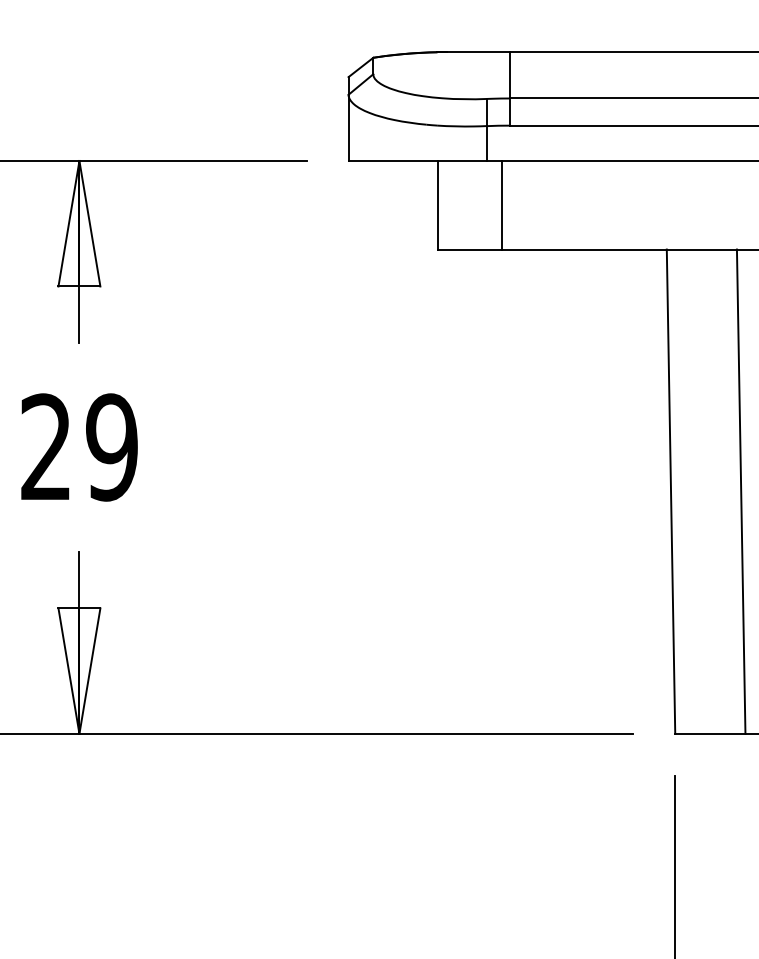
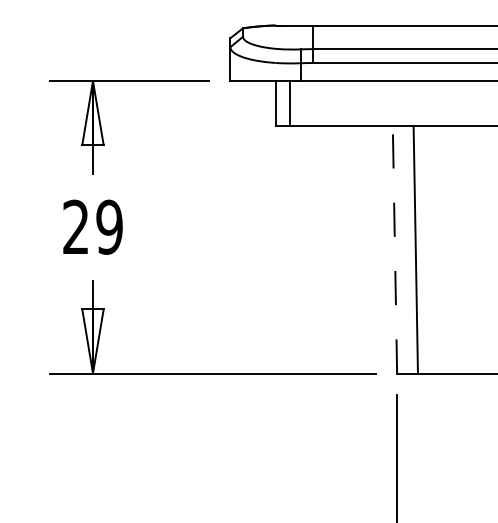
line: (501, 204) -> (289, 103), moved
line: (670, 490) -> (394, 249), solid -> dashed
line: (740, 490) -> (415, 249), moved

